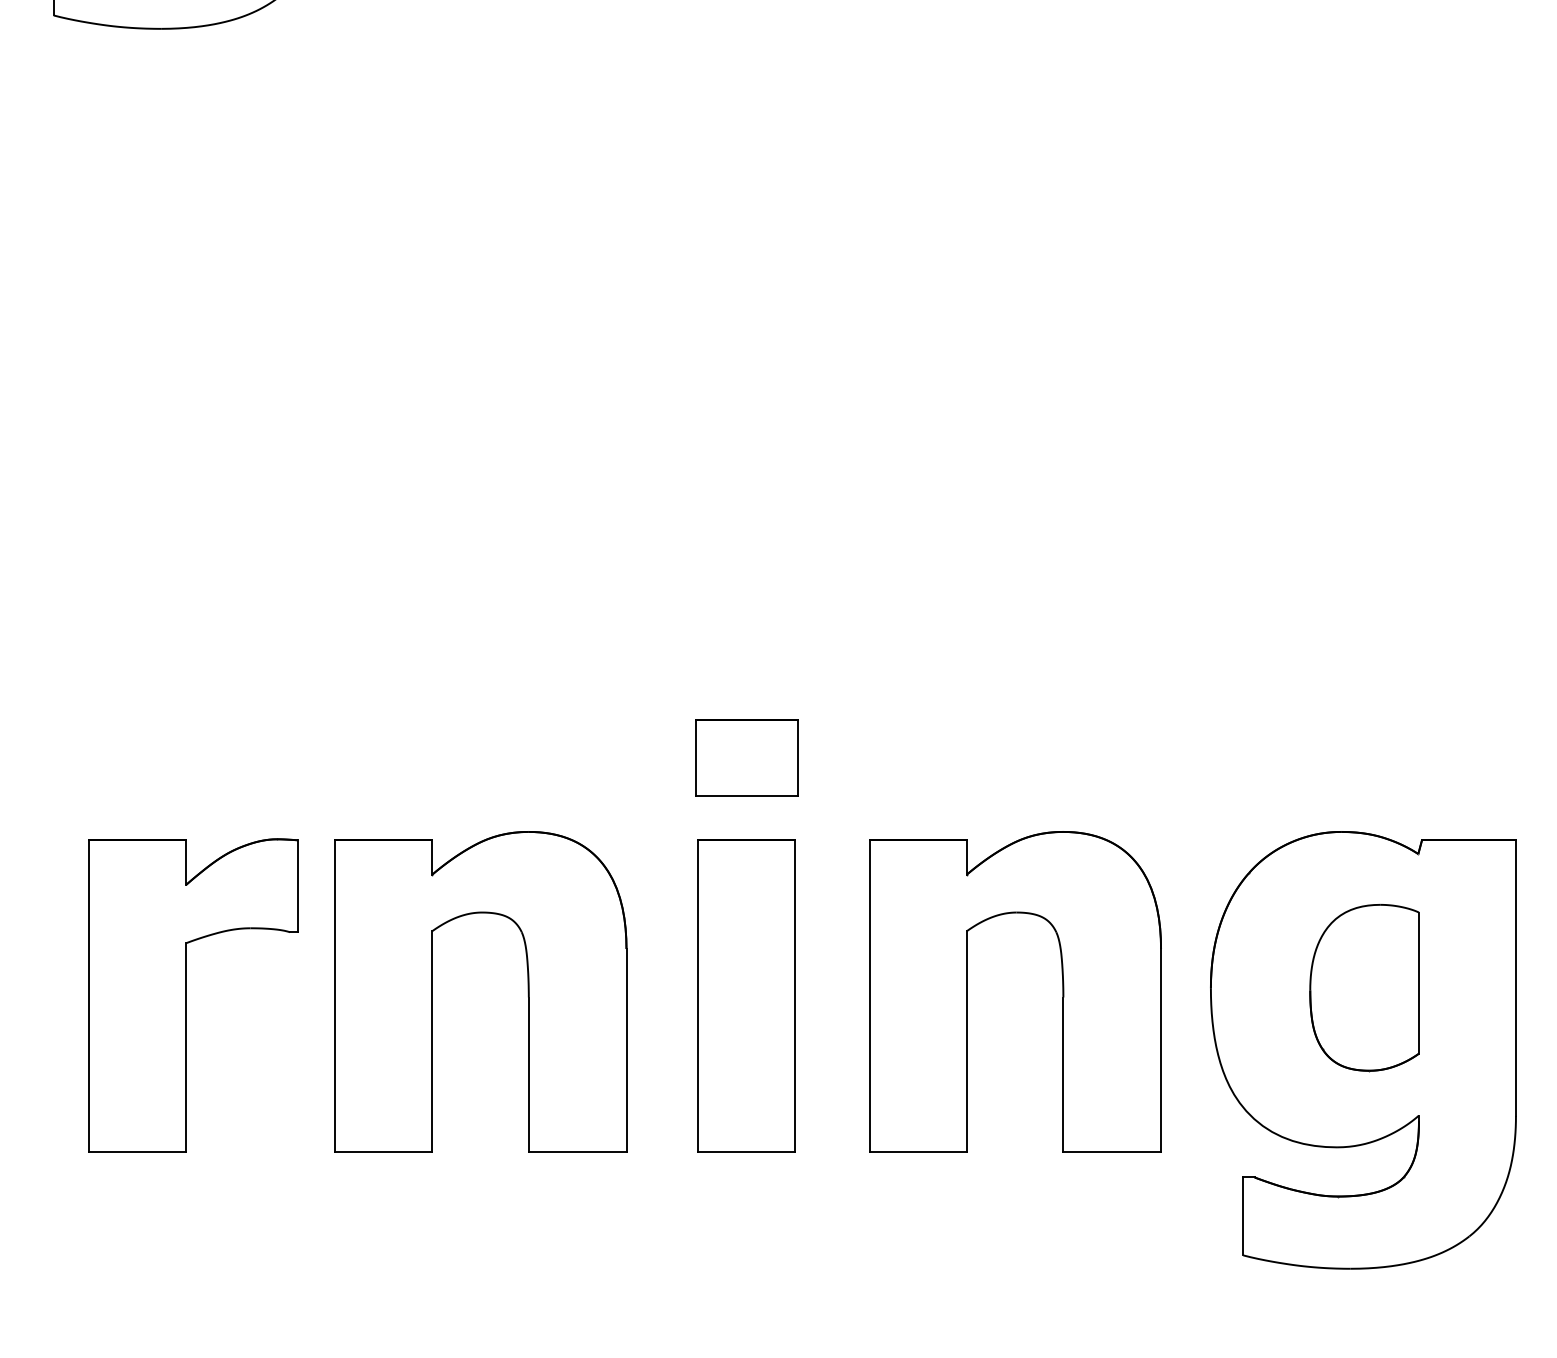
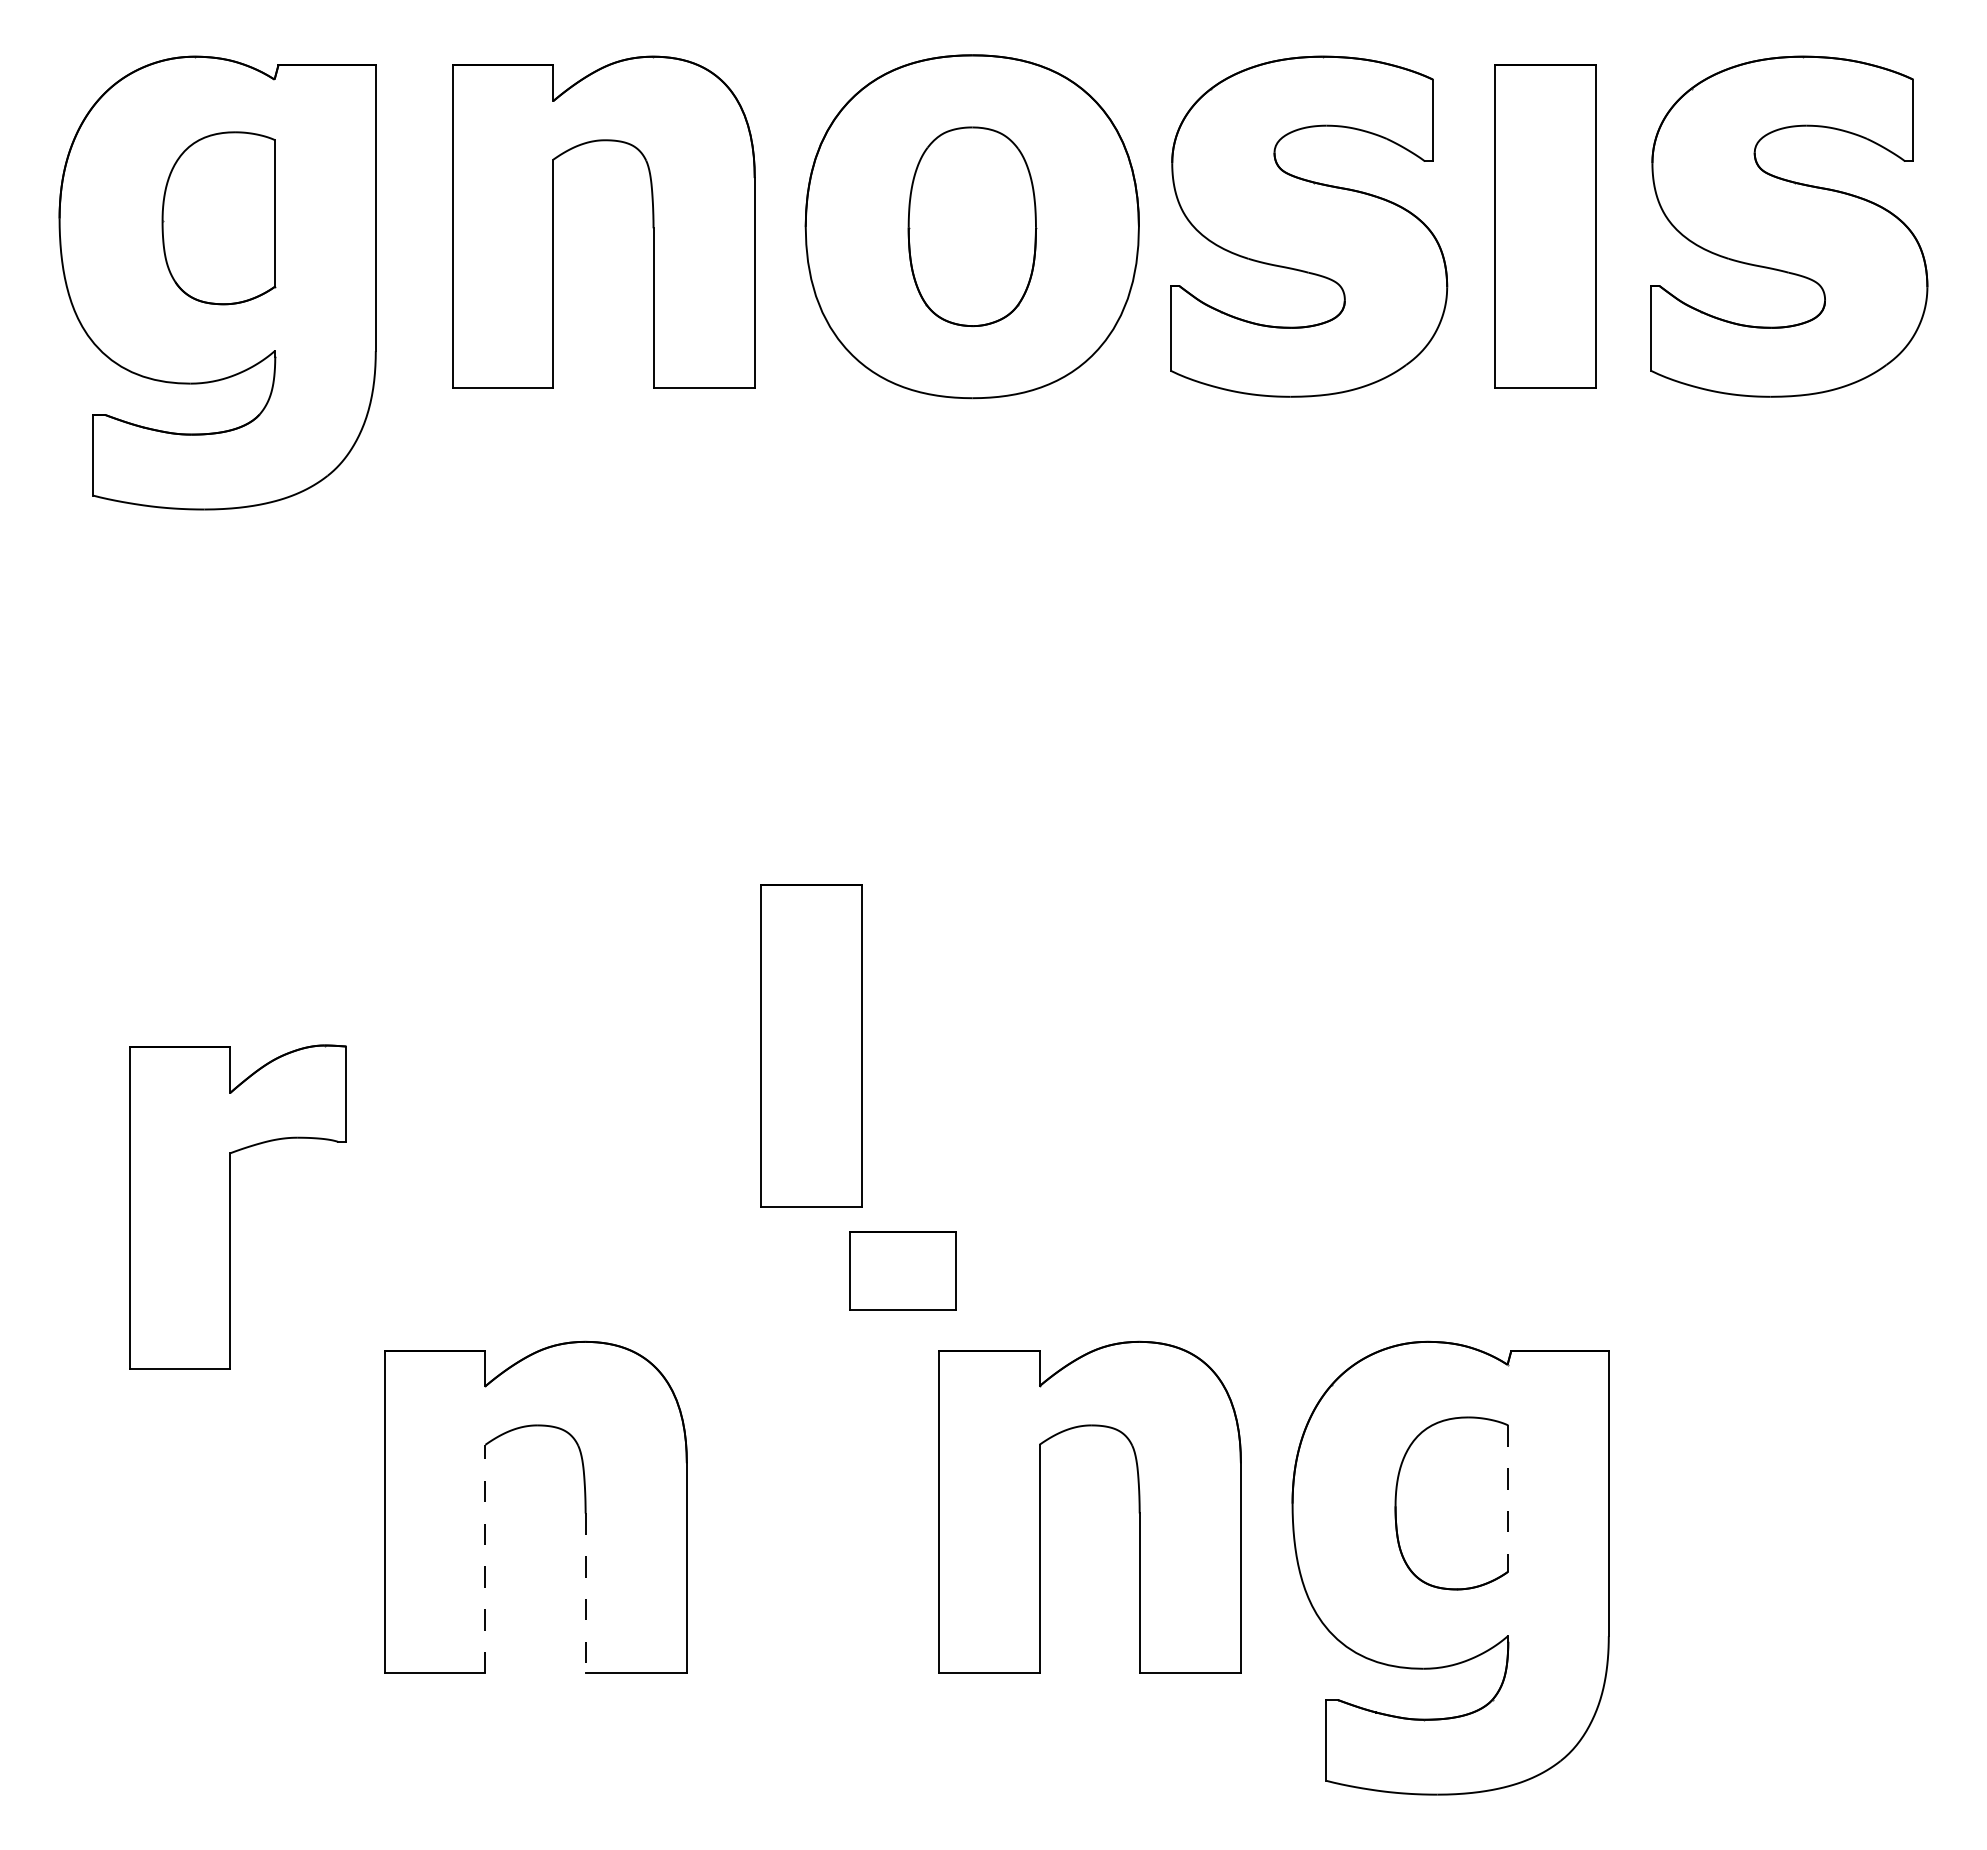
part: (746, 757) -> (902, 1270), moved
line: (1419, 984) -> (1508, 1499), solid -> dashed
part: (186, 994) -> (230, 1206), moved
part: (746, 995) -> (811, 1045), moved
line: (432, 1040) -> (485, 1558), solid -> dashed
line: (528, 1074) -> (585, 1593), solid -> dashed

